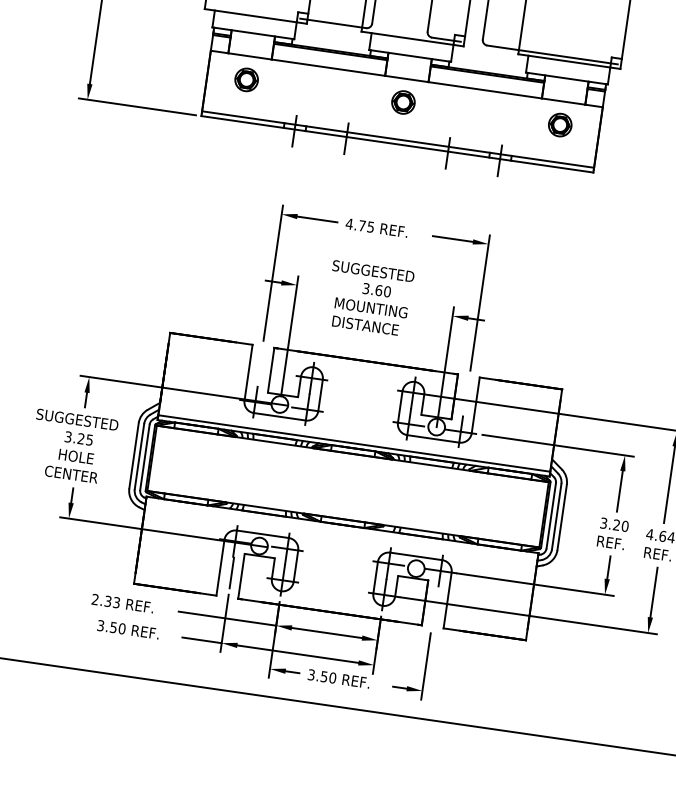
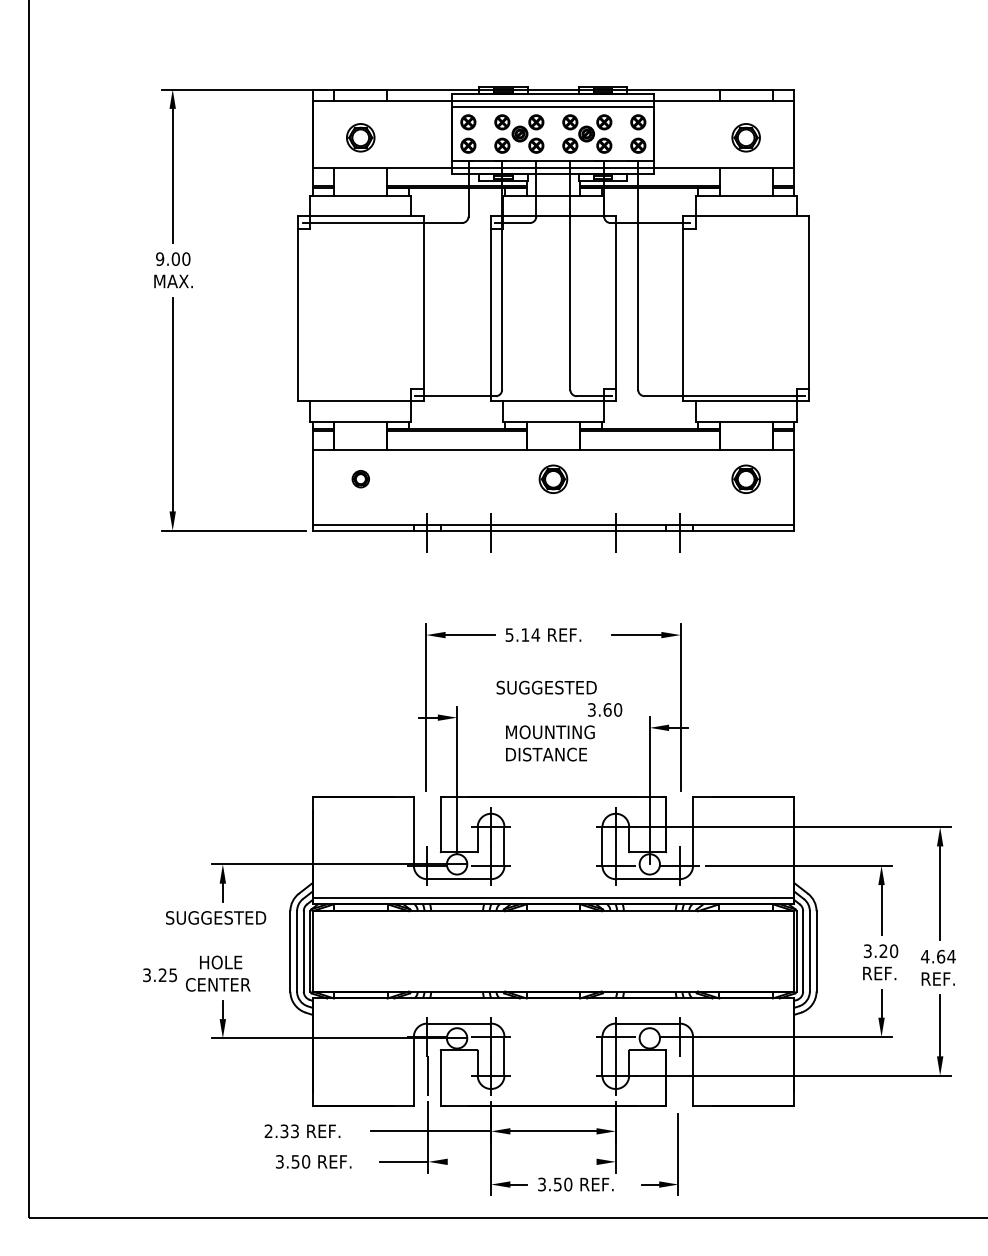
part: (246, 79) -> (360, 478), size x0.6
text: (360, 225) -> (522, 634), 4.75 -> 5.14
text: (377, 289) -> (605, 709), moved
text: (78, 438) -> (159, 975), moved
line: (297, 653) -> (521, 1161), removed

